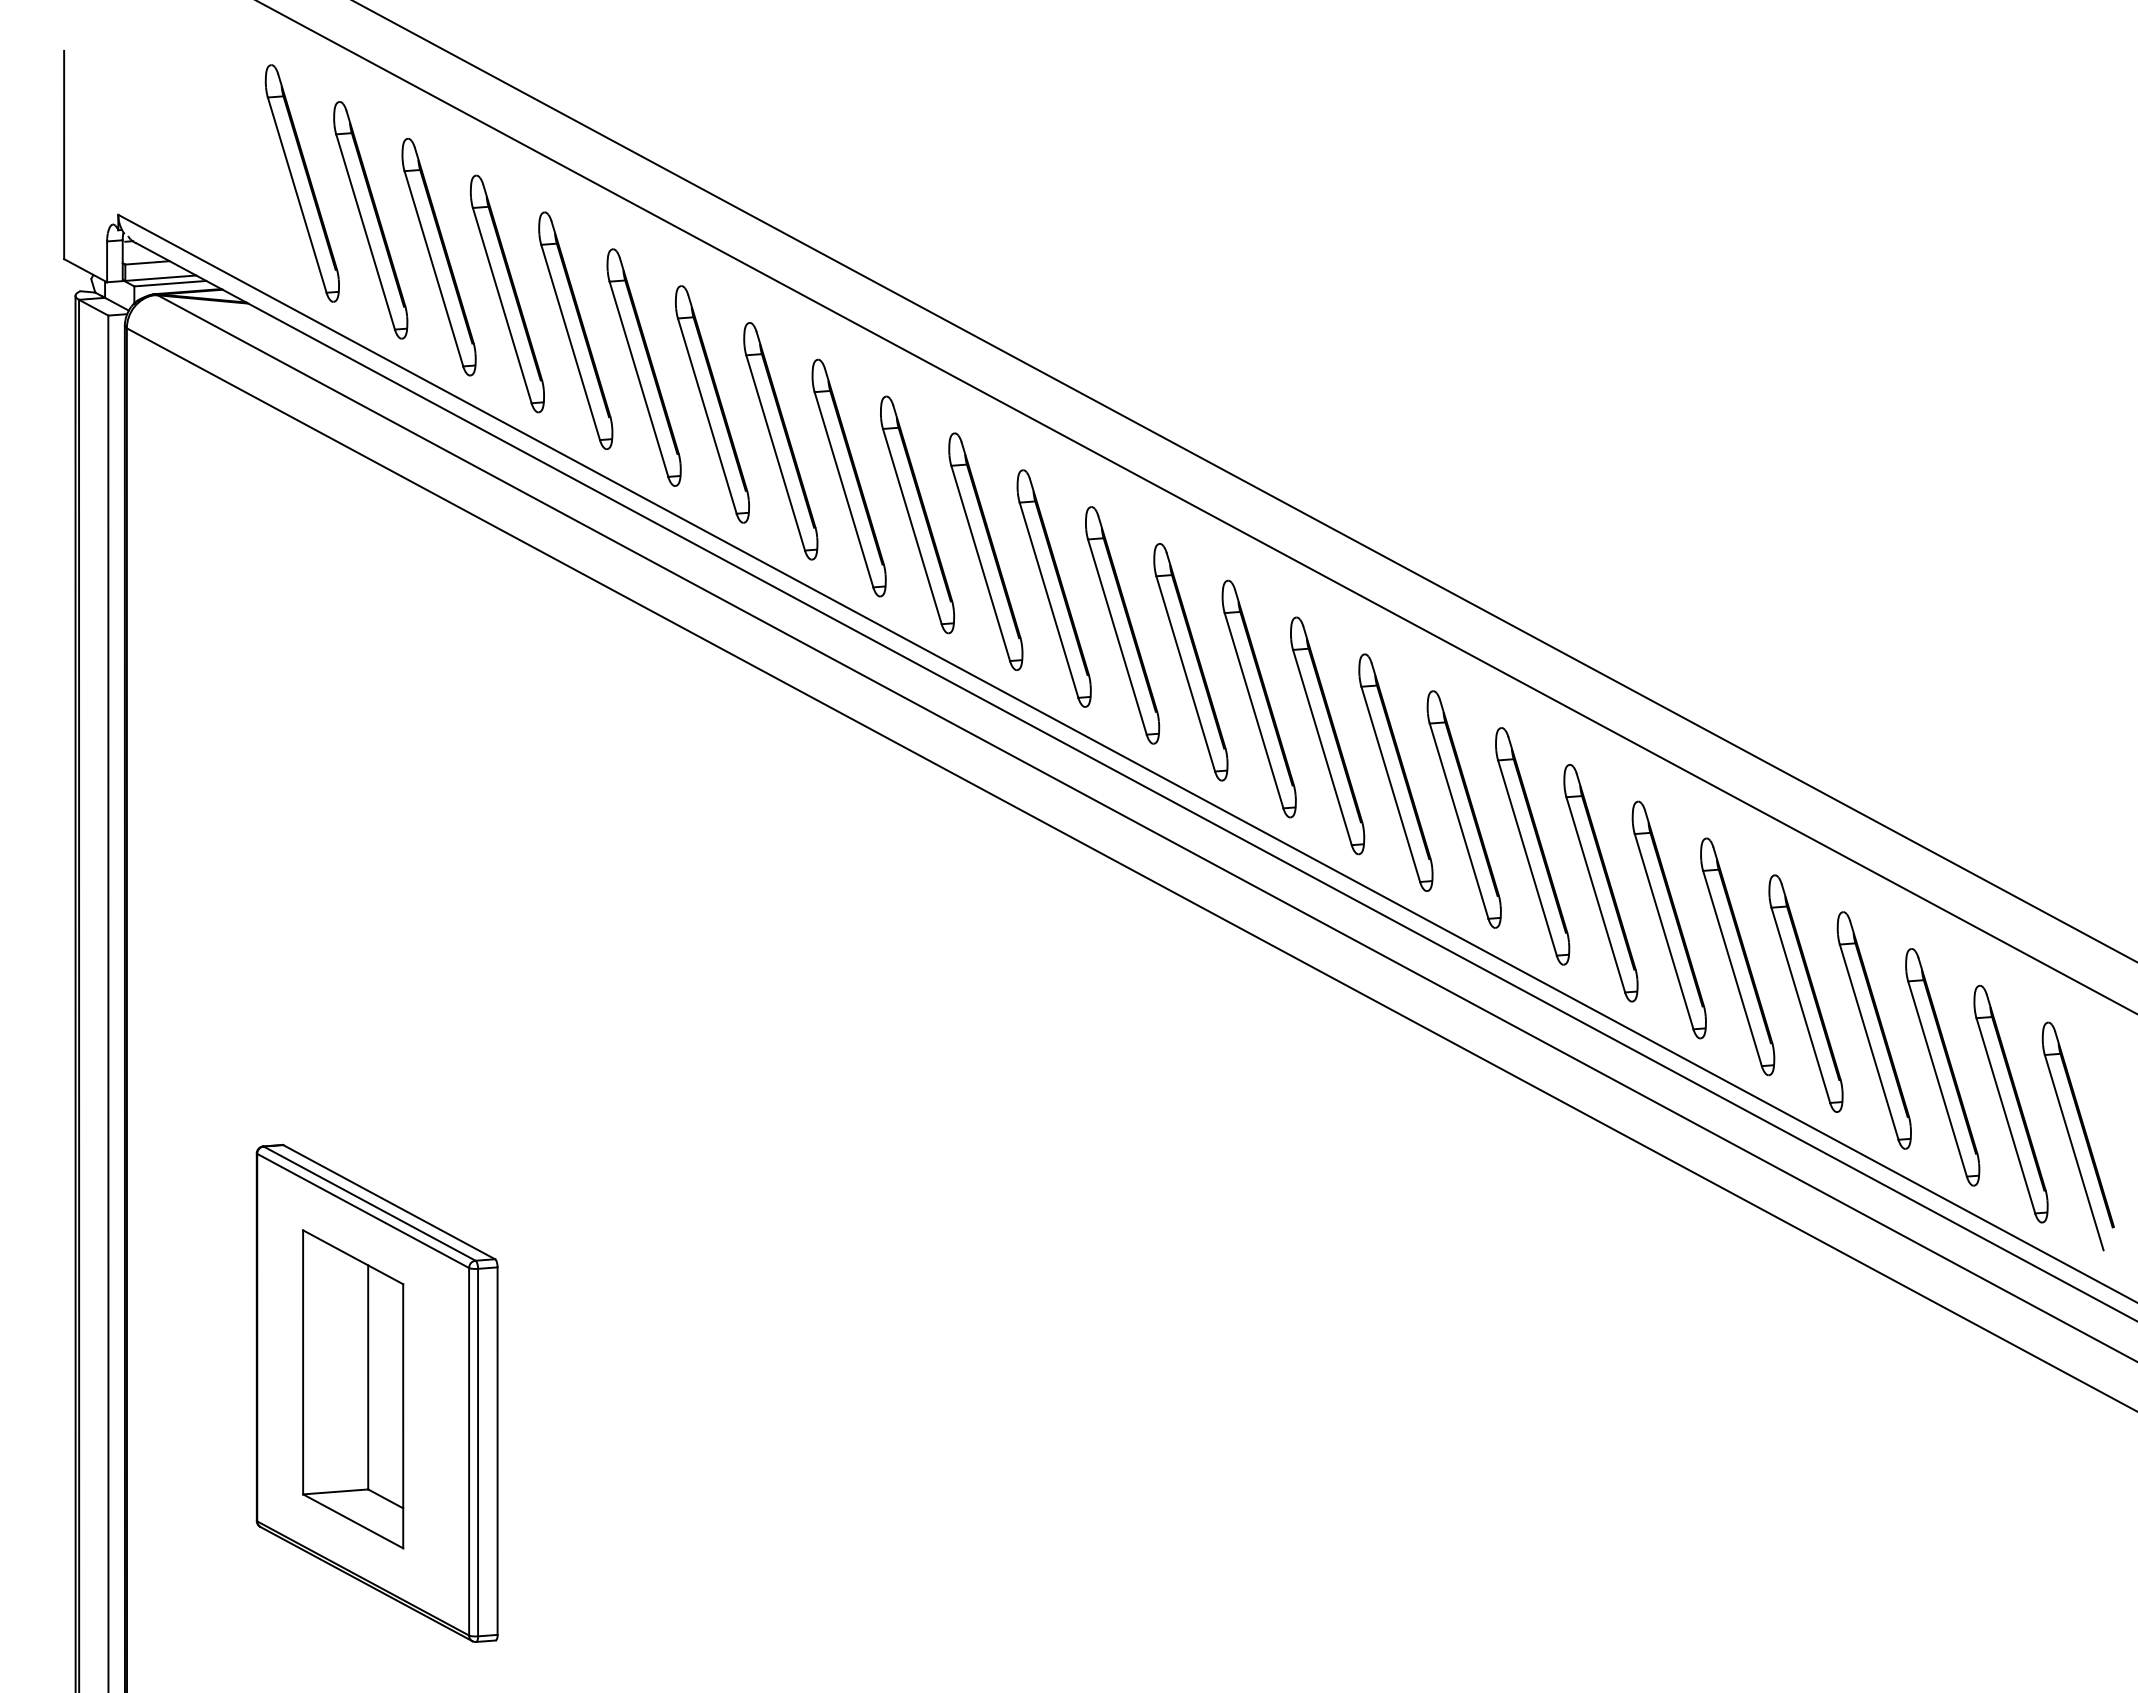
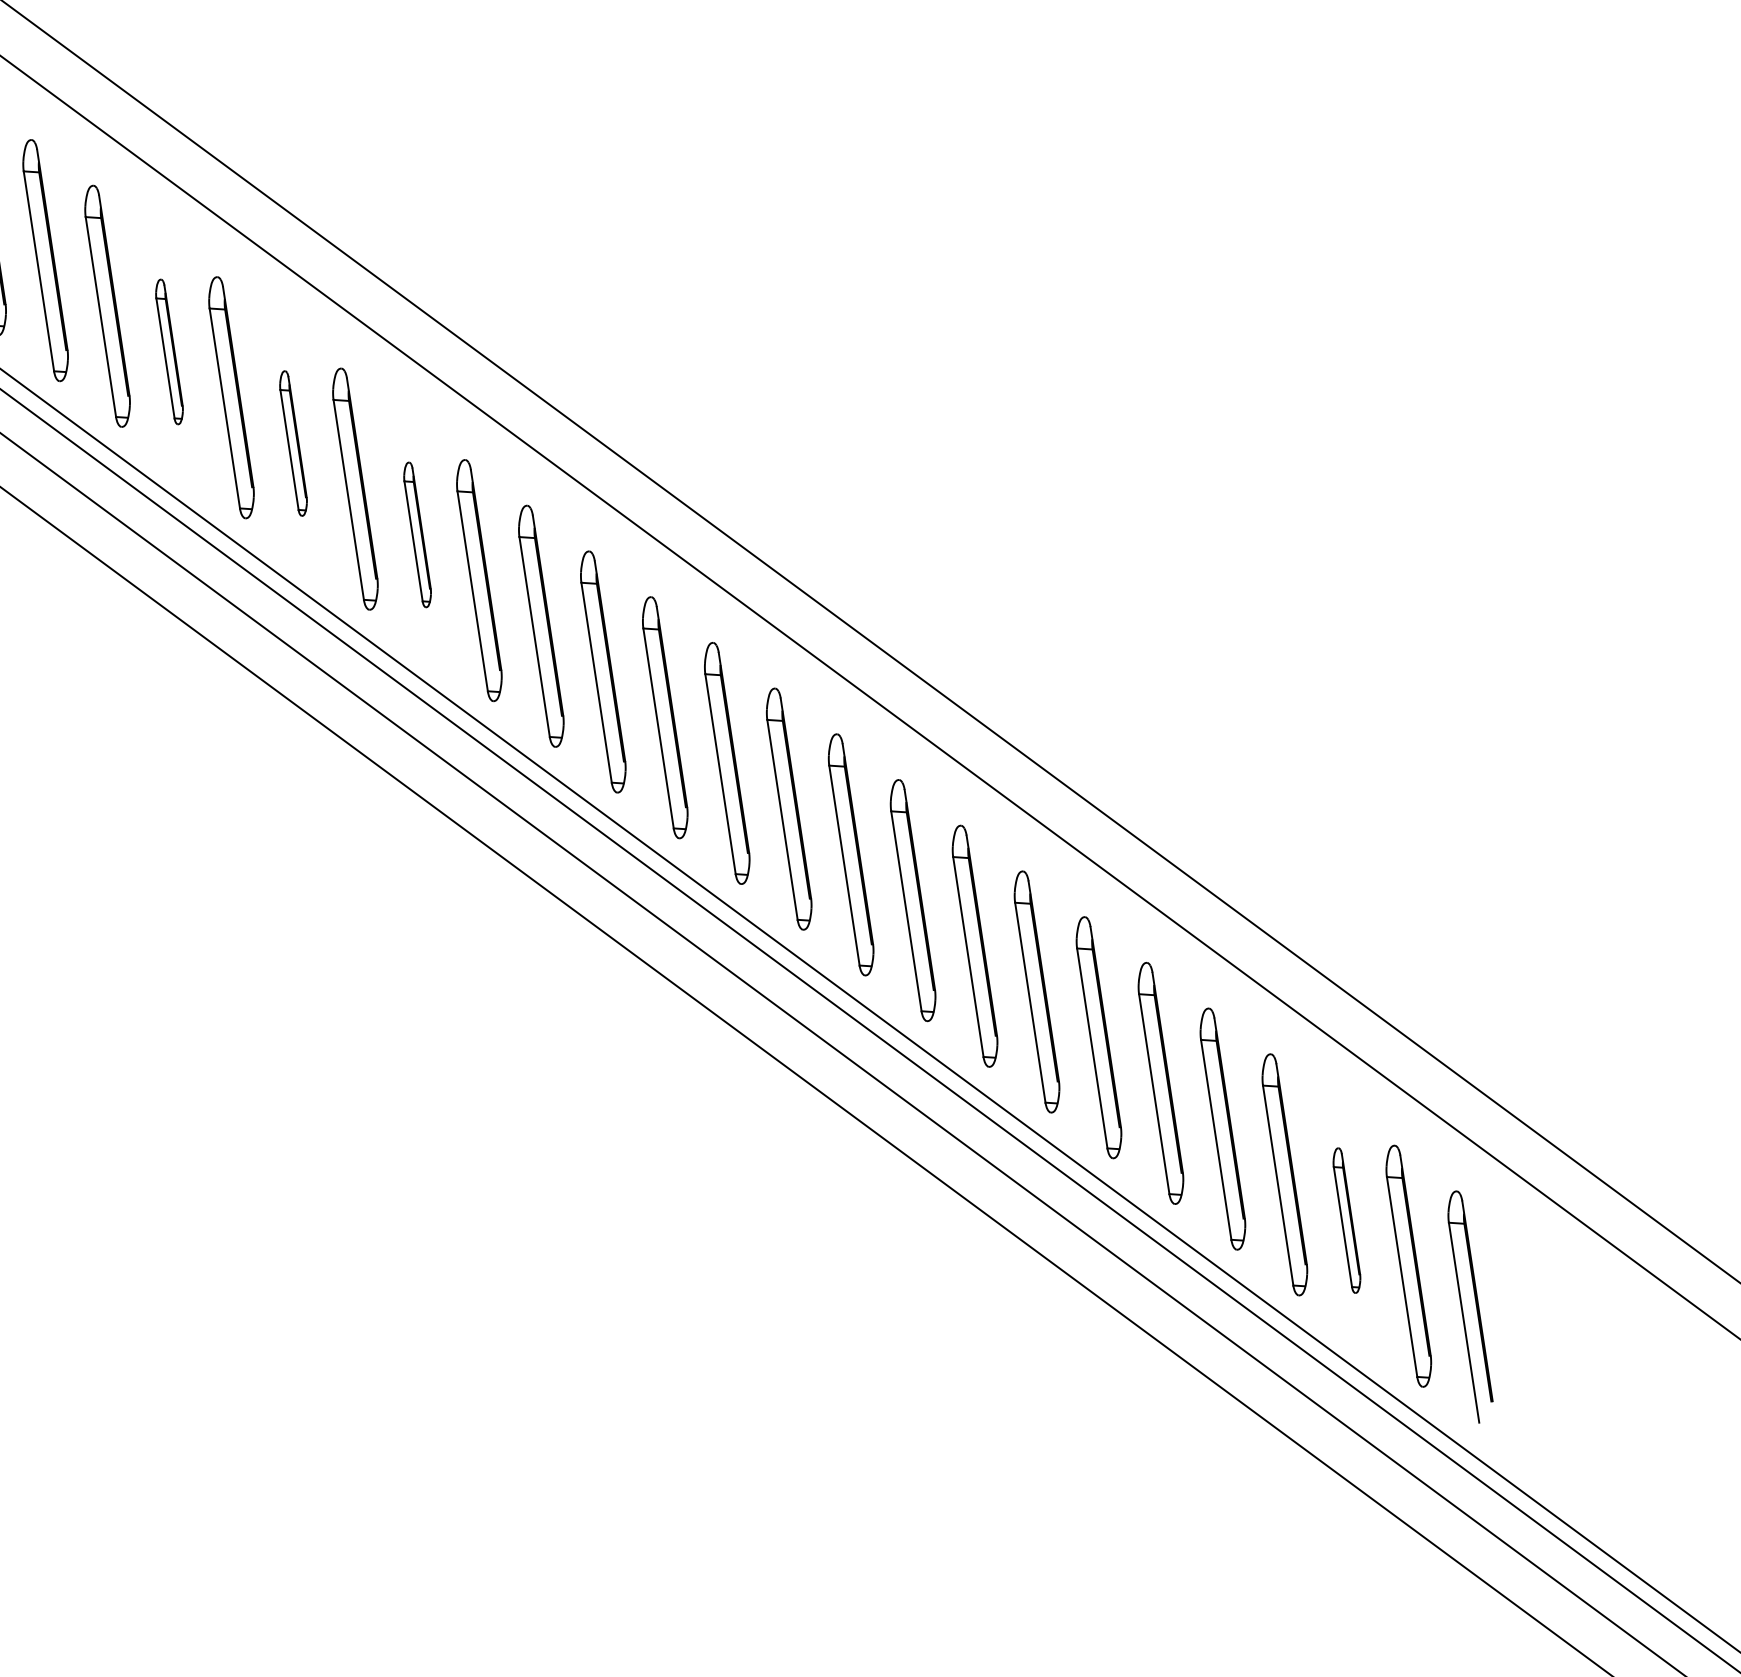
part: (643, 367) -> (168, 351), size x0.6
part: (780, 441) -> (293, 443), size x0.6
part: (917, 514) -> (417, 534), size x0.6
part: (1942, 1067) -> (1346, 1220), size x0.6

